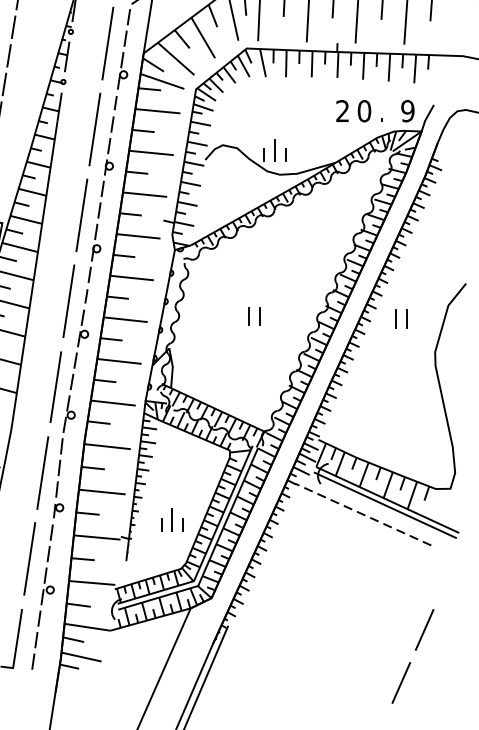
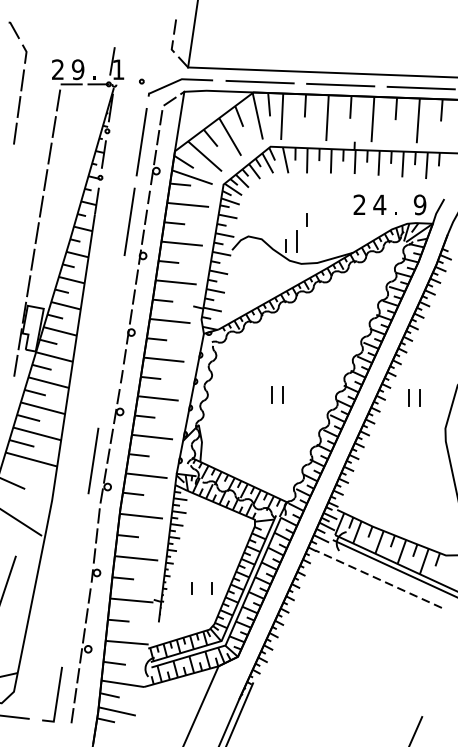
text: (364, 110) -> (379, 204), 0 -> 4
line: (285, 154) -> (306, 219), moved
line: (81, 215) -> (117, 301), removed
line: (68, 301) -> (105, 381), removed
line: (42, 472) -> (81, 540), removed
line: (172, 519) -> (201, 583), removed
line: (30, 559) -> (69, 620), removed
line: (424, 629) -> (435, 685), removed

